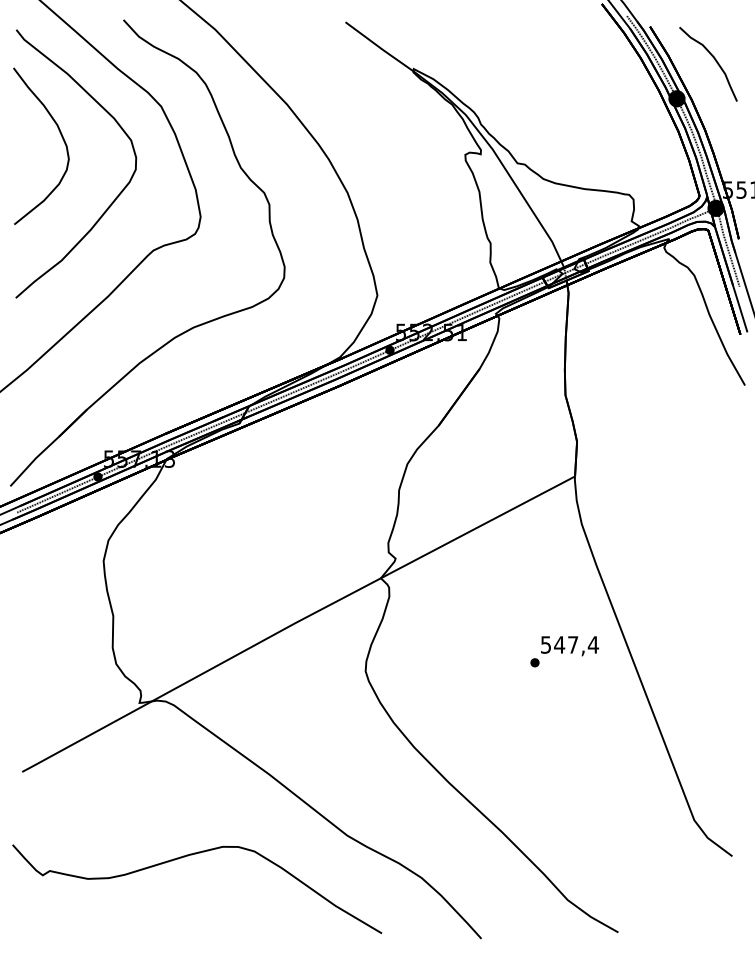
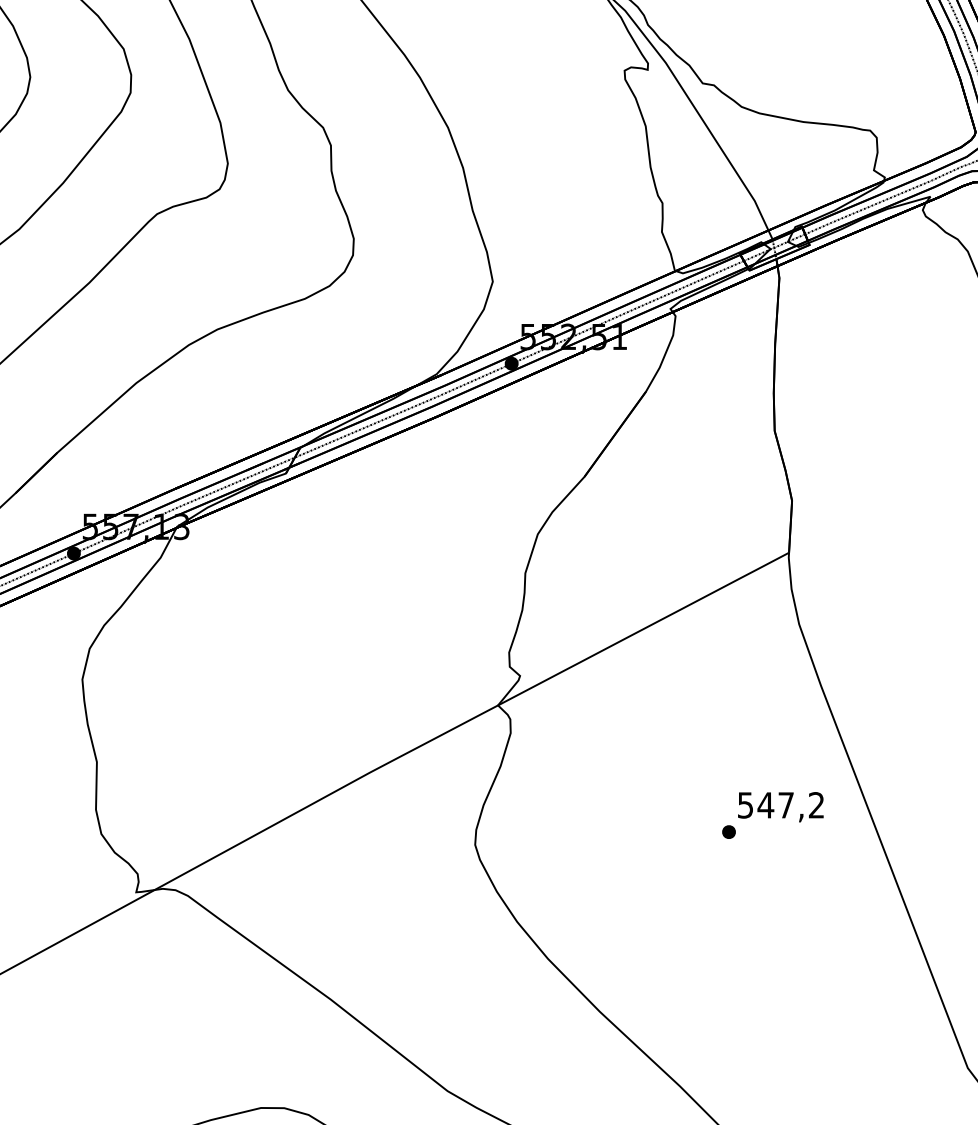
text: (593, 644) -> (816, 804), 547,4 -> 547,2

